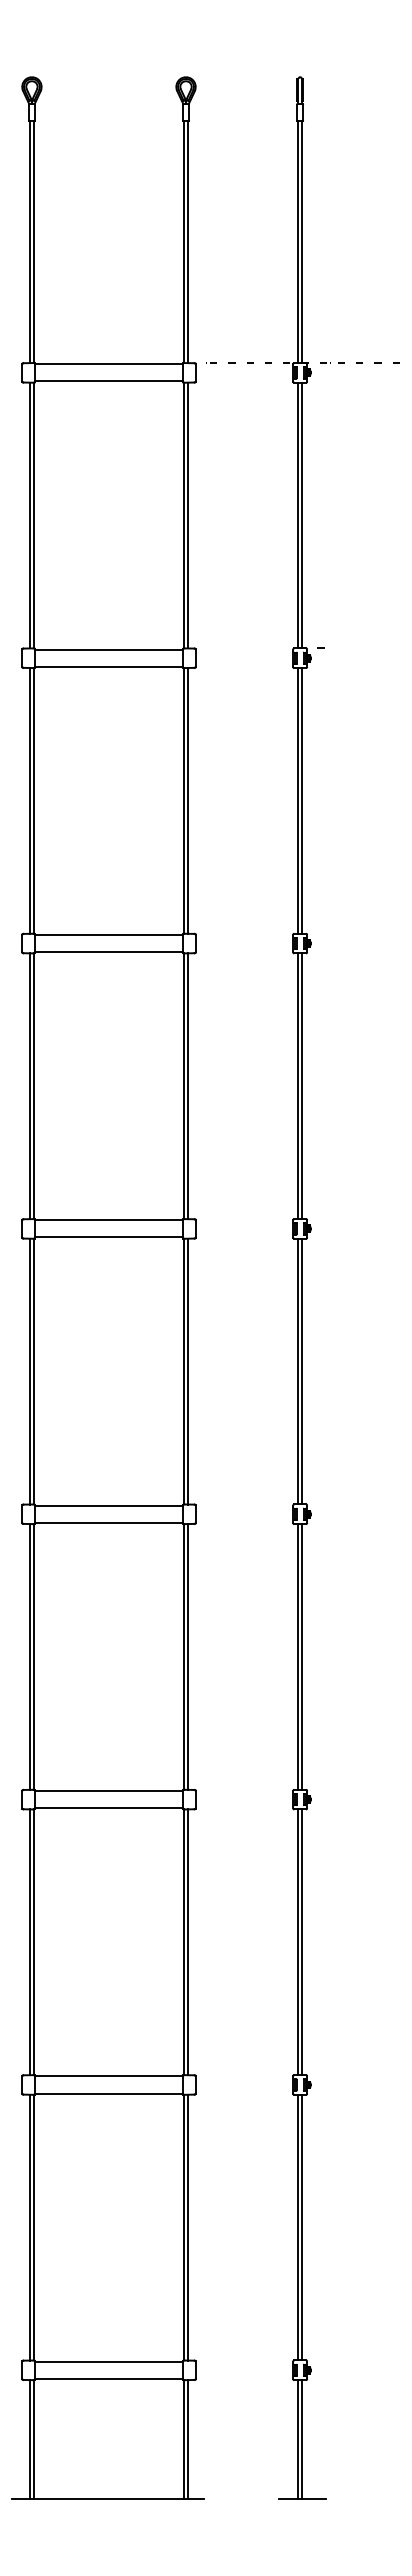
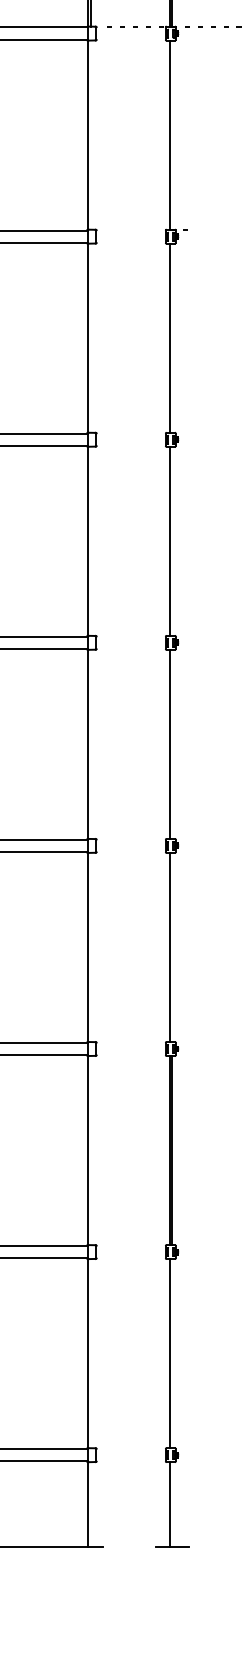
line: (187, 515) -> (90, 135), removed
line: (301, 515) -> (171, 135), removed
line: (187, 800) -> (90, 337), removed
line: (301, 800) -> (171, 337), removed
line: (187, 1086) -> (90, 541), removed
line: (301, 1086) -> (171, 541), removed
line: (187, 1371) -> (90, 744), removed
line: (301, 1371) -> (171, 744), removed
line: (187, 1656) -> (90, 947), removed
line: (301, 1656) -> (171, 947), removed
line: (187, 1942) -> (90, 1150), removed
line: (187, 2227) -> (90, 1353), removed
line: (301, 2227) -> (171, 1353), removed
line: (187, 2439) -> (90, 1504), removed
line: (301, 2439) -> (171, 1504), removed

